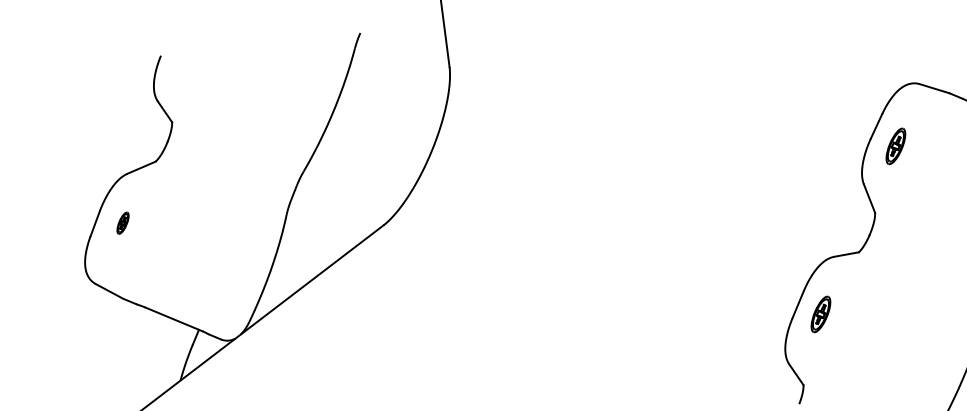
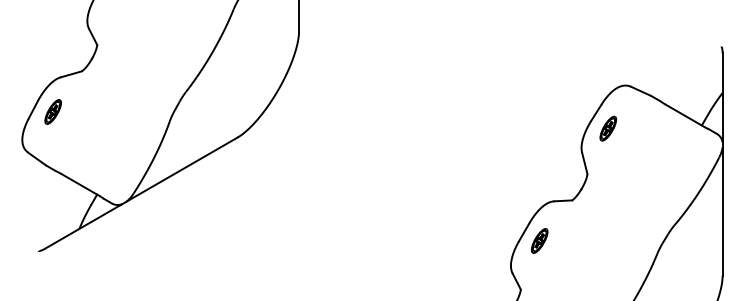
part: (122, 222) -> (52, 111), size x1.67

